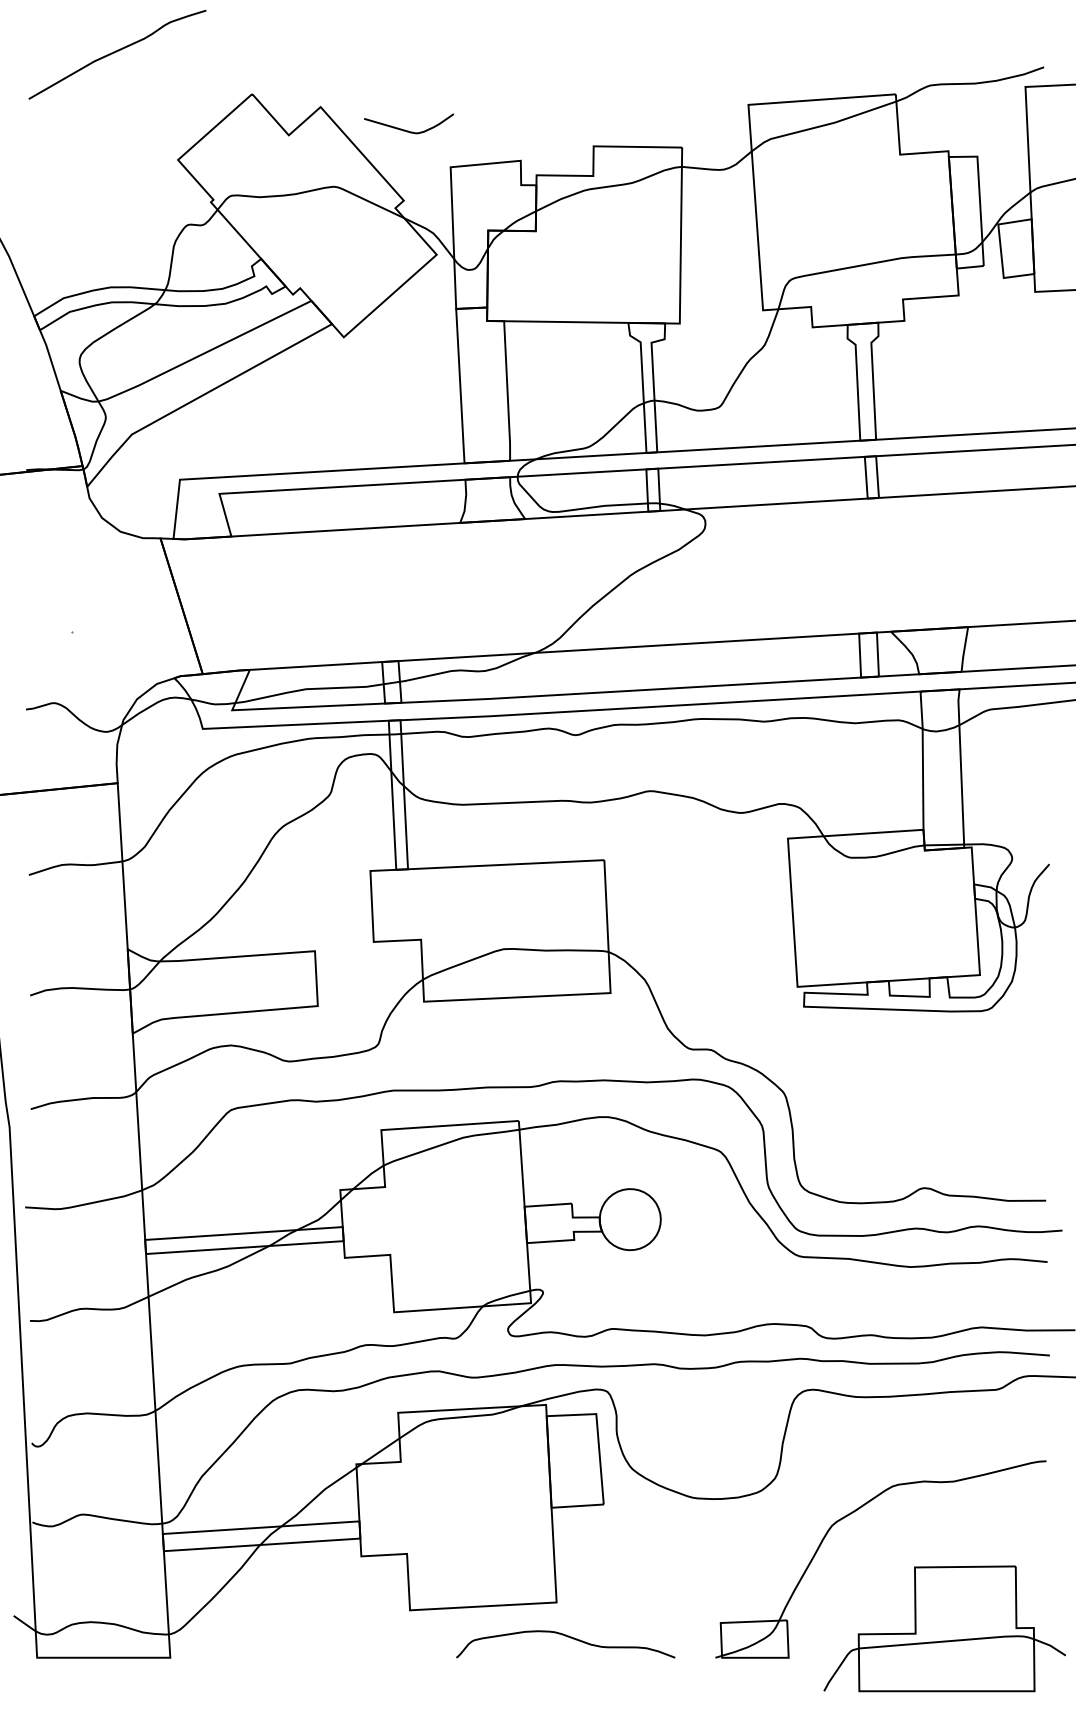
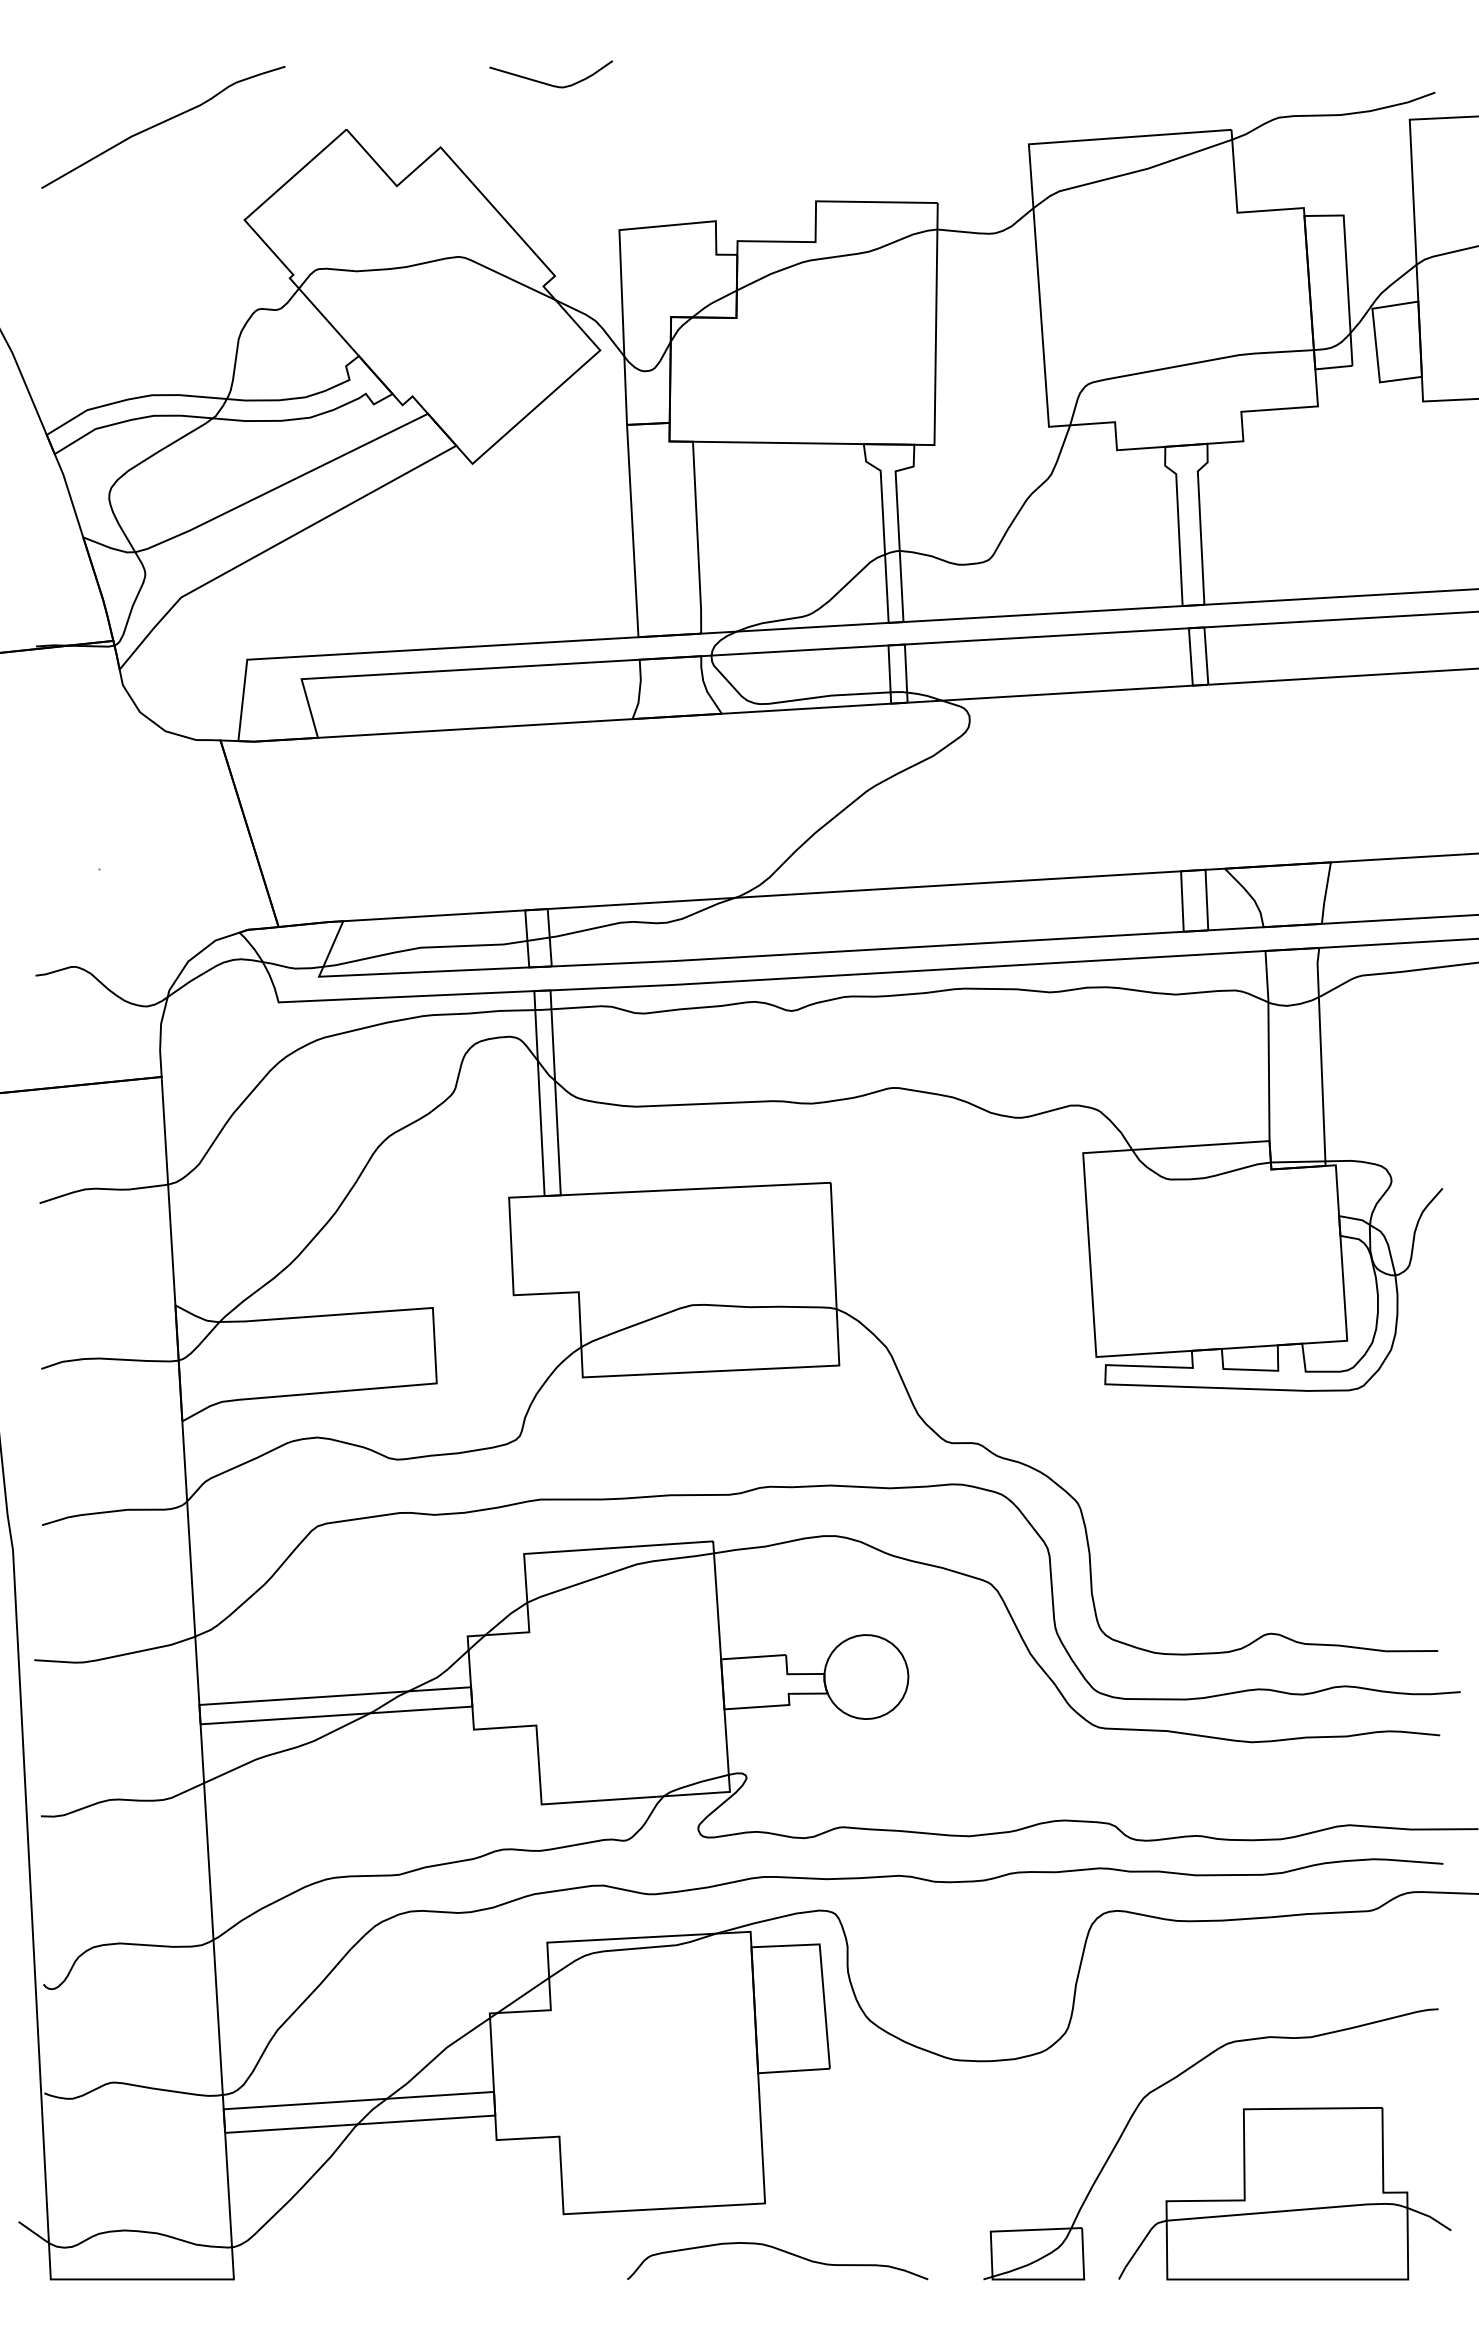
curve: (116, 51) -> (162, 123), moved
curve: (407, 130) -> (548, 83), moved
part: (944, 1628) -> (1284, 2193), moved

